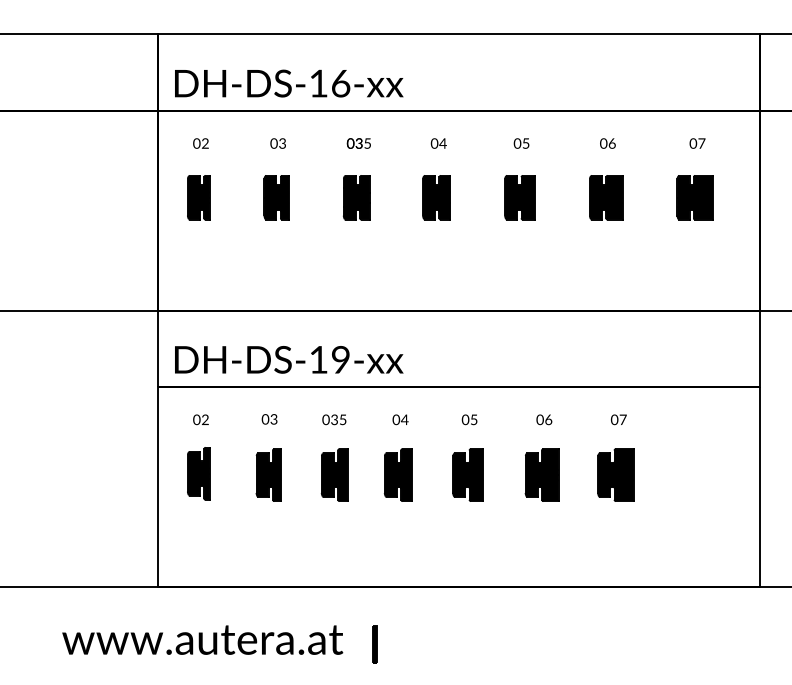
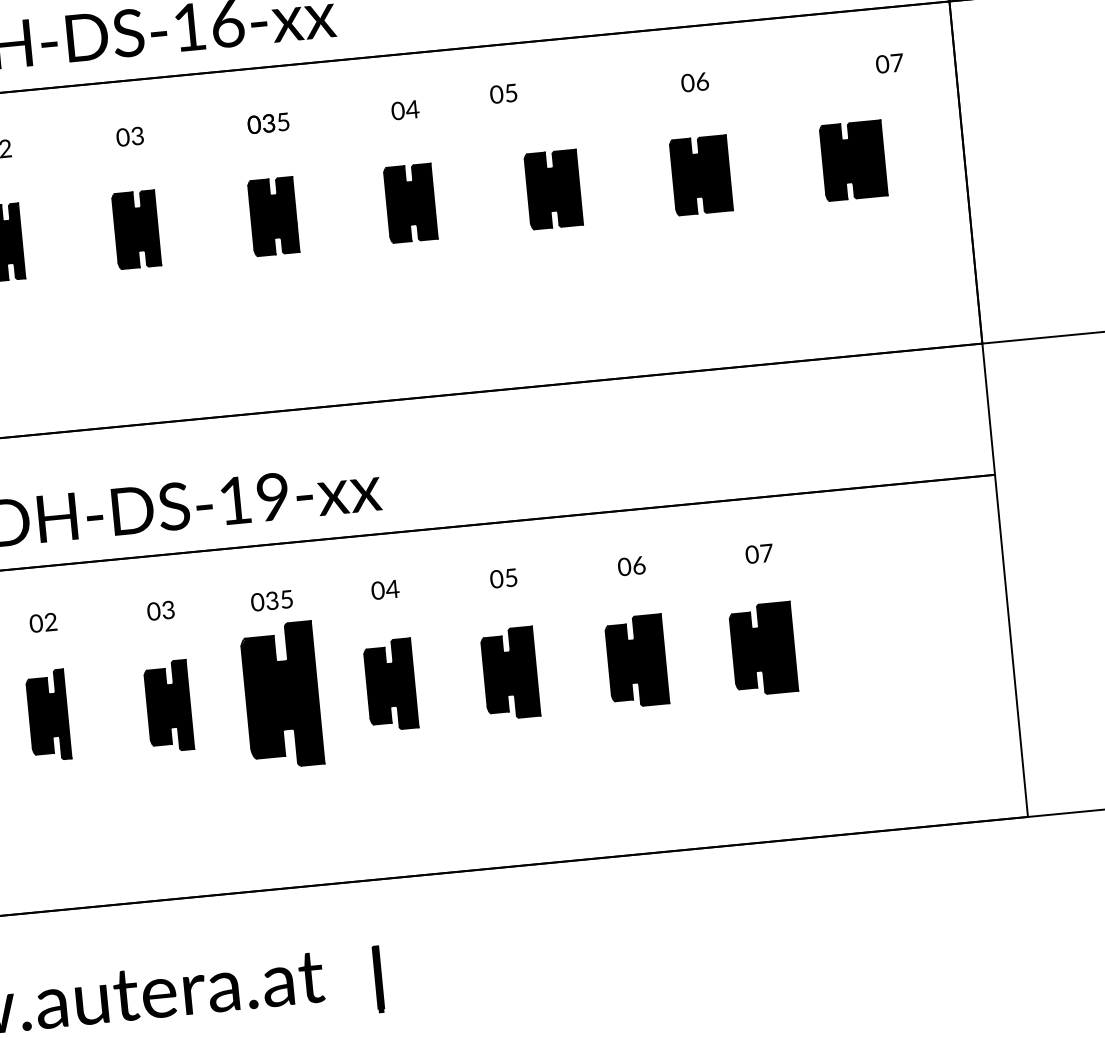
text: (521, 143) -> (503, 93), moved
text: (697, 143) -> (889, 63), moved
part: (334, 474) -> (281, 694), size x1.6

